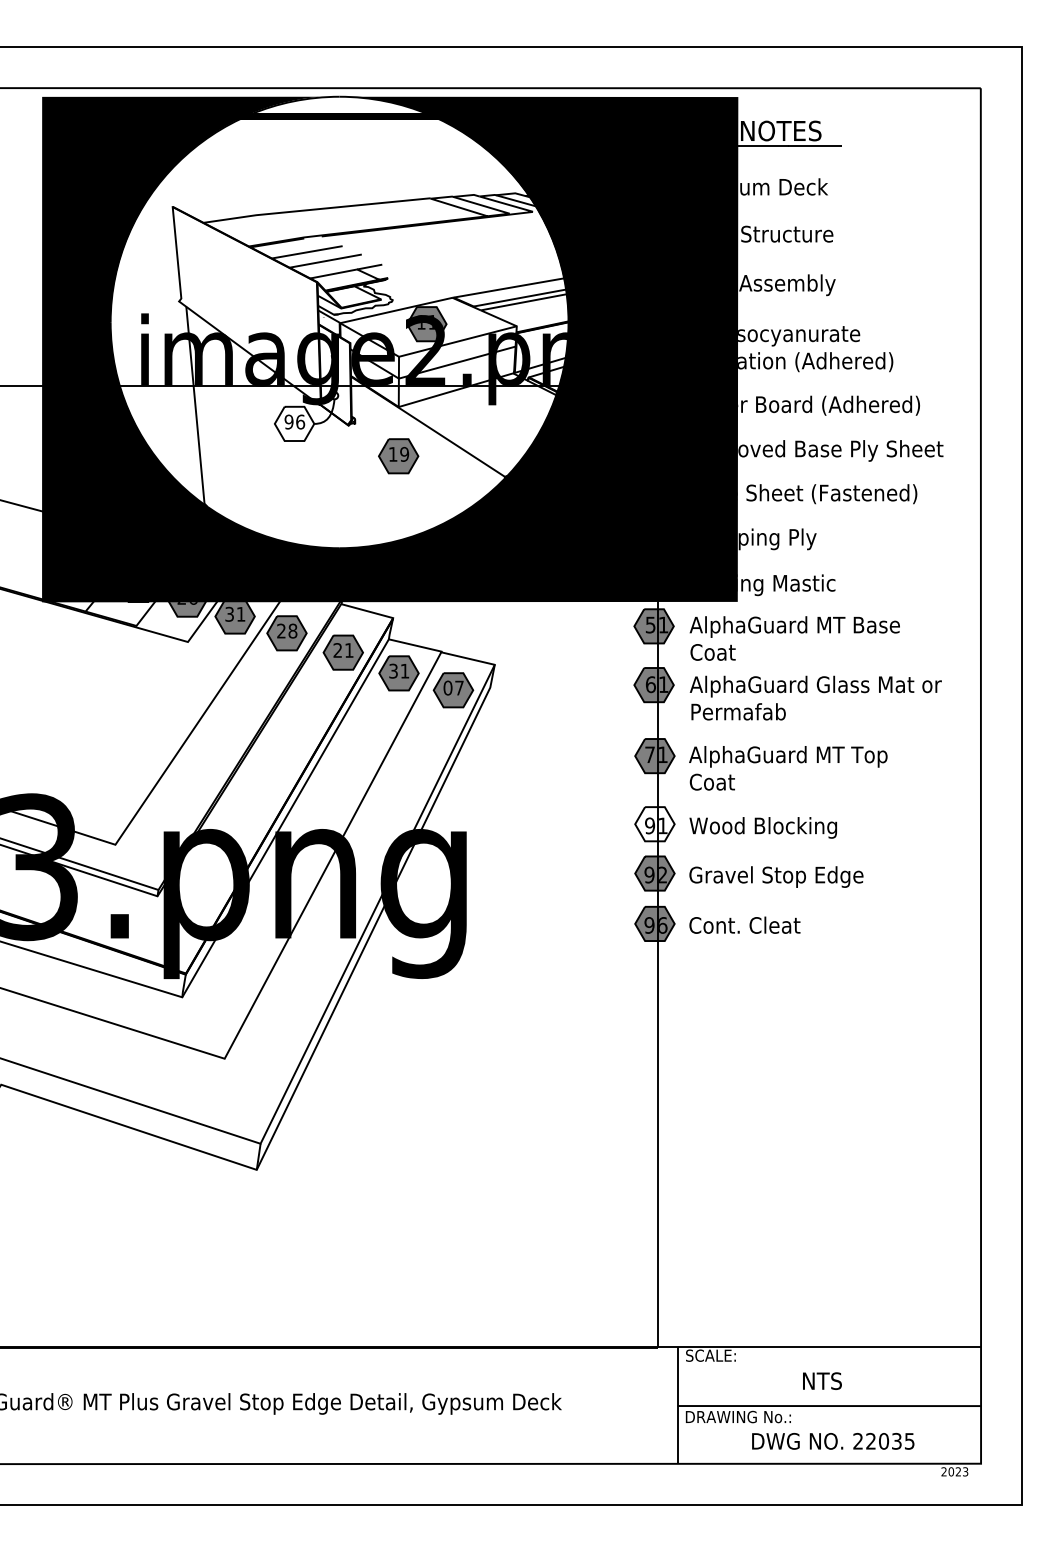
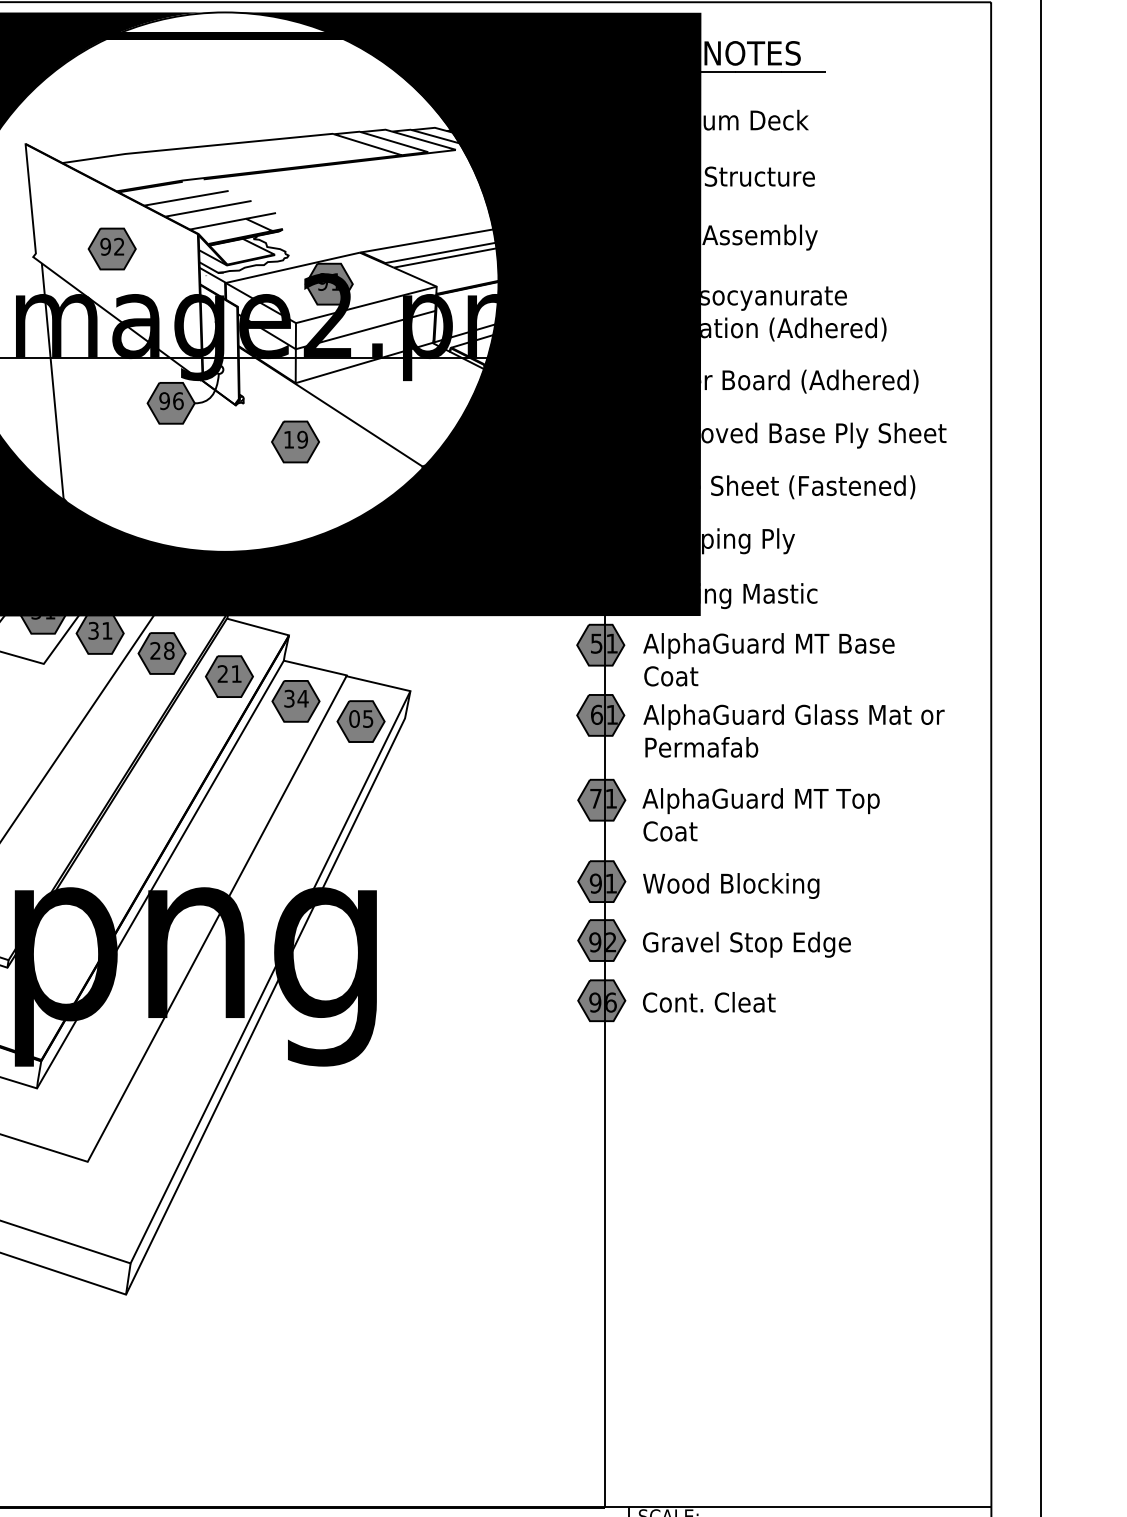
part: (244, 294) -> (111, 248), added
text: (421, 326) -> (322, 286), 11 -> 91
fill: (294, 423) -> (171, 402), added
text: (187, 603) -> (43, 617), 26 -> 51
text: (404, 671) -> (302, 699), 31 -> 34
text: (459, 688) -> (368, 719), 07 -> 05
fill: (654, 824) -> (601, 881), added

